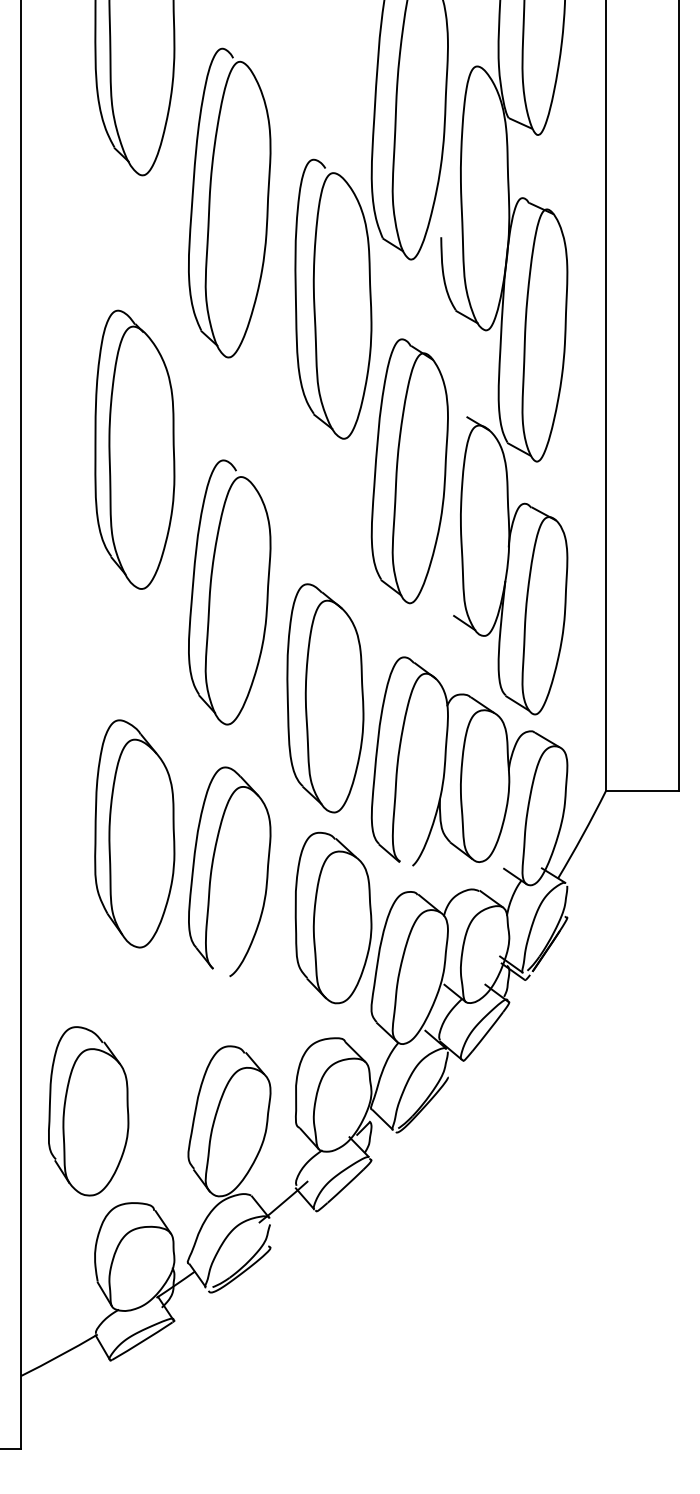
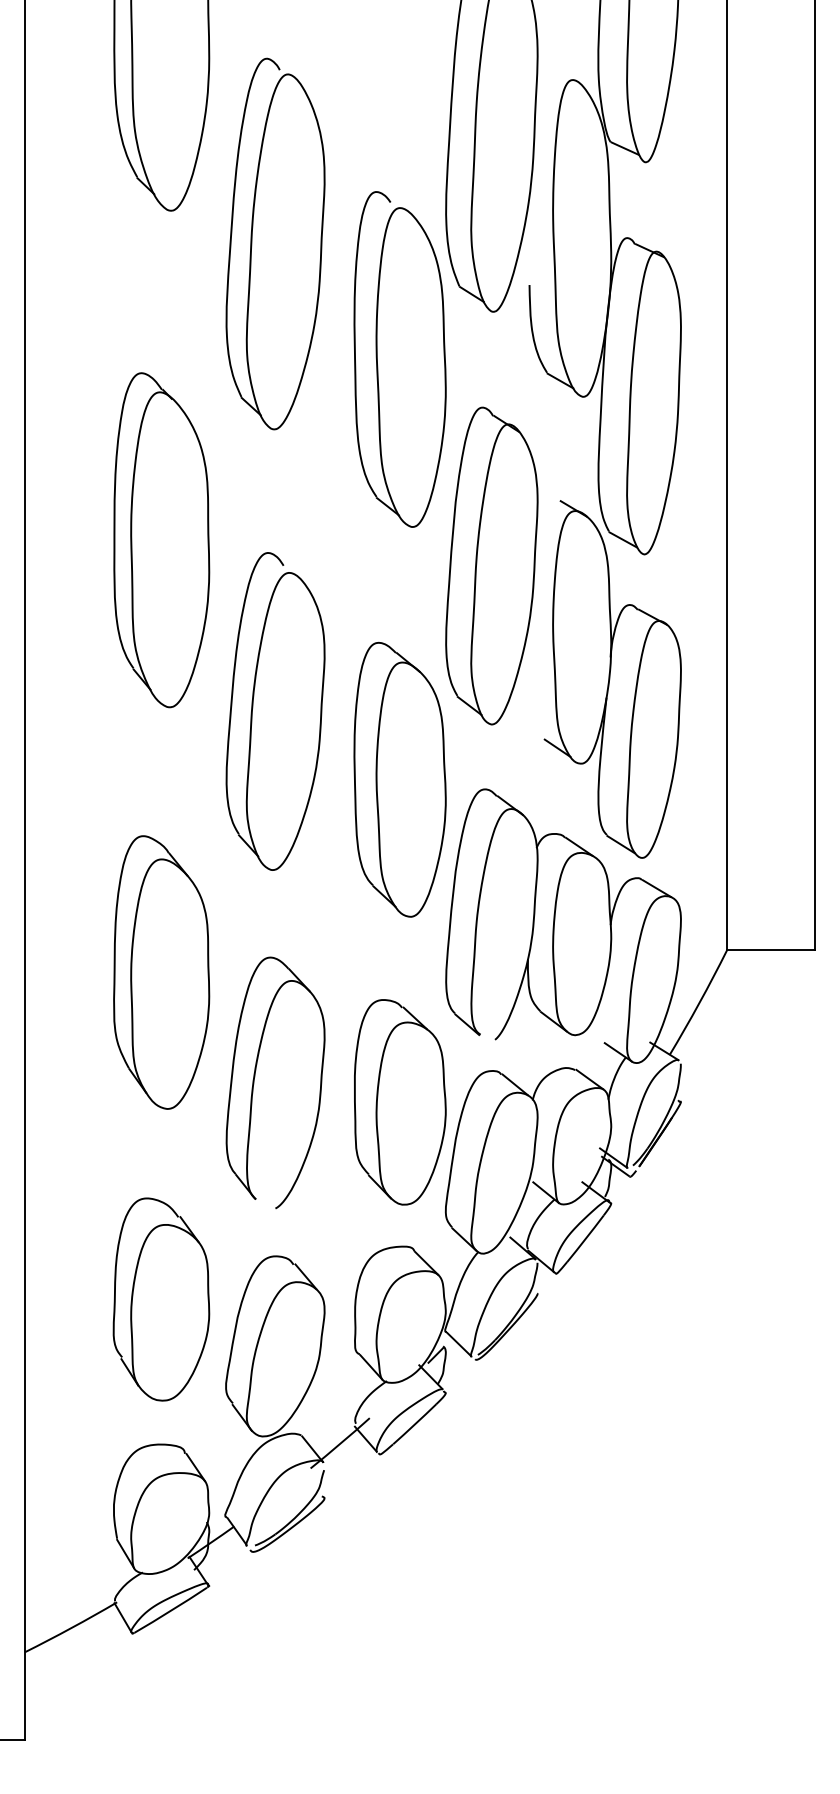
part: (325, 698) -> (400, 779), moved
part: (134, 833) -> (161, 972), moved
part: (212, 871) -> (254, 1082), moved
part: (88, 1111) -> (161, 1299), moved

